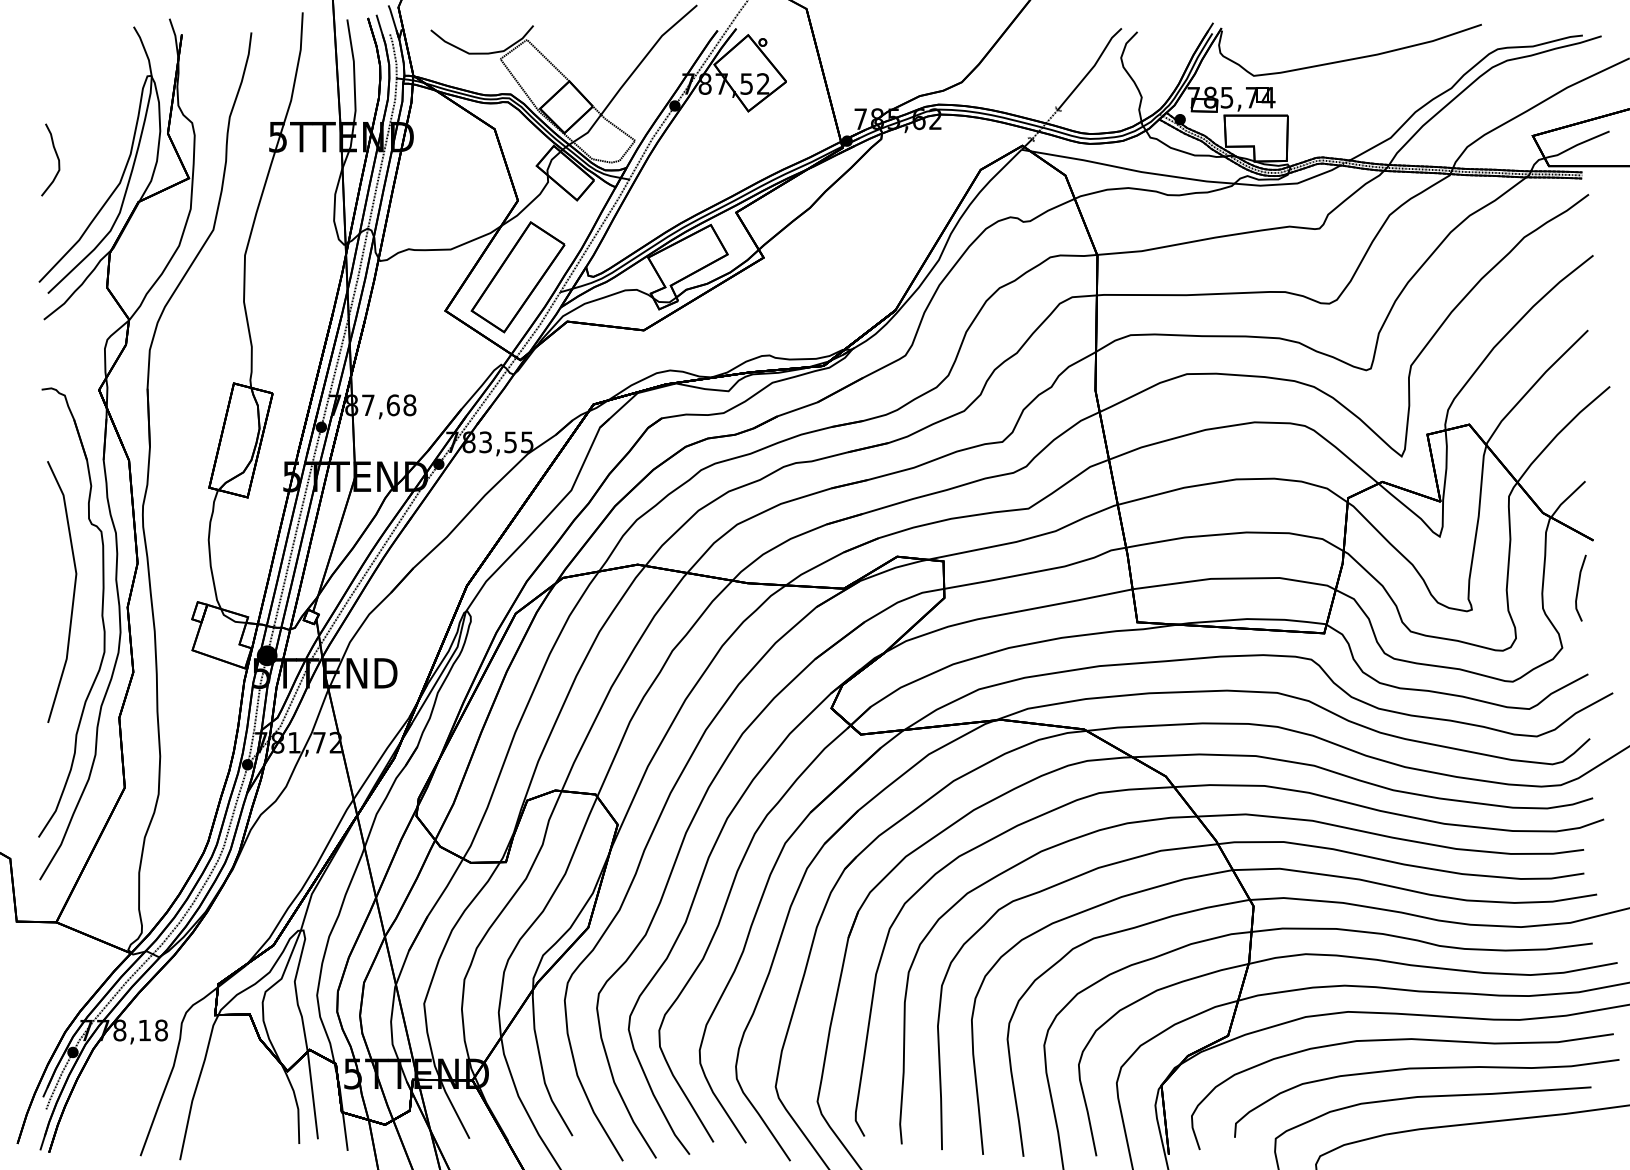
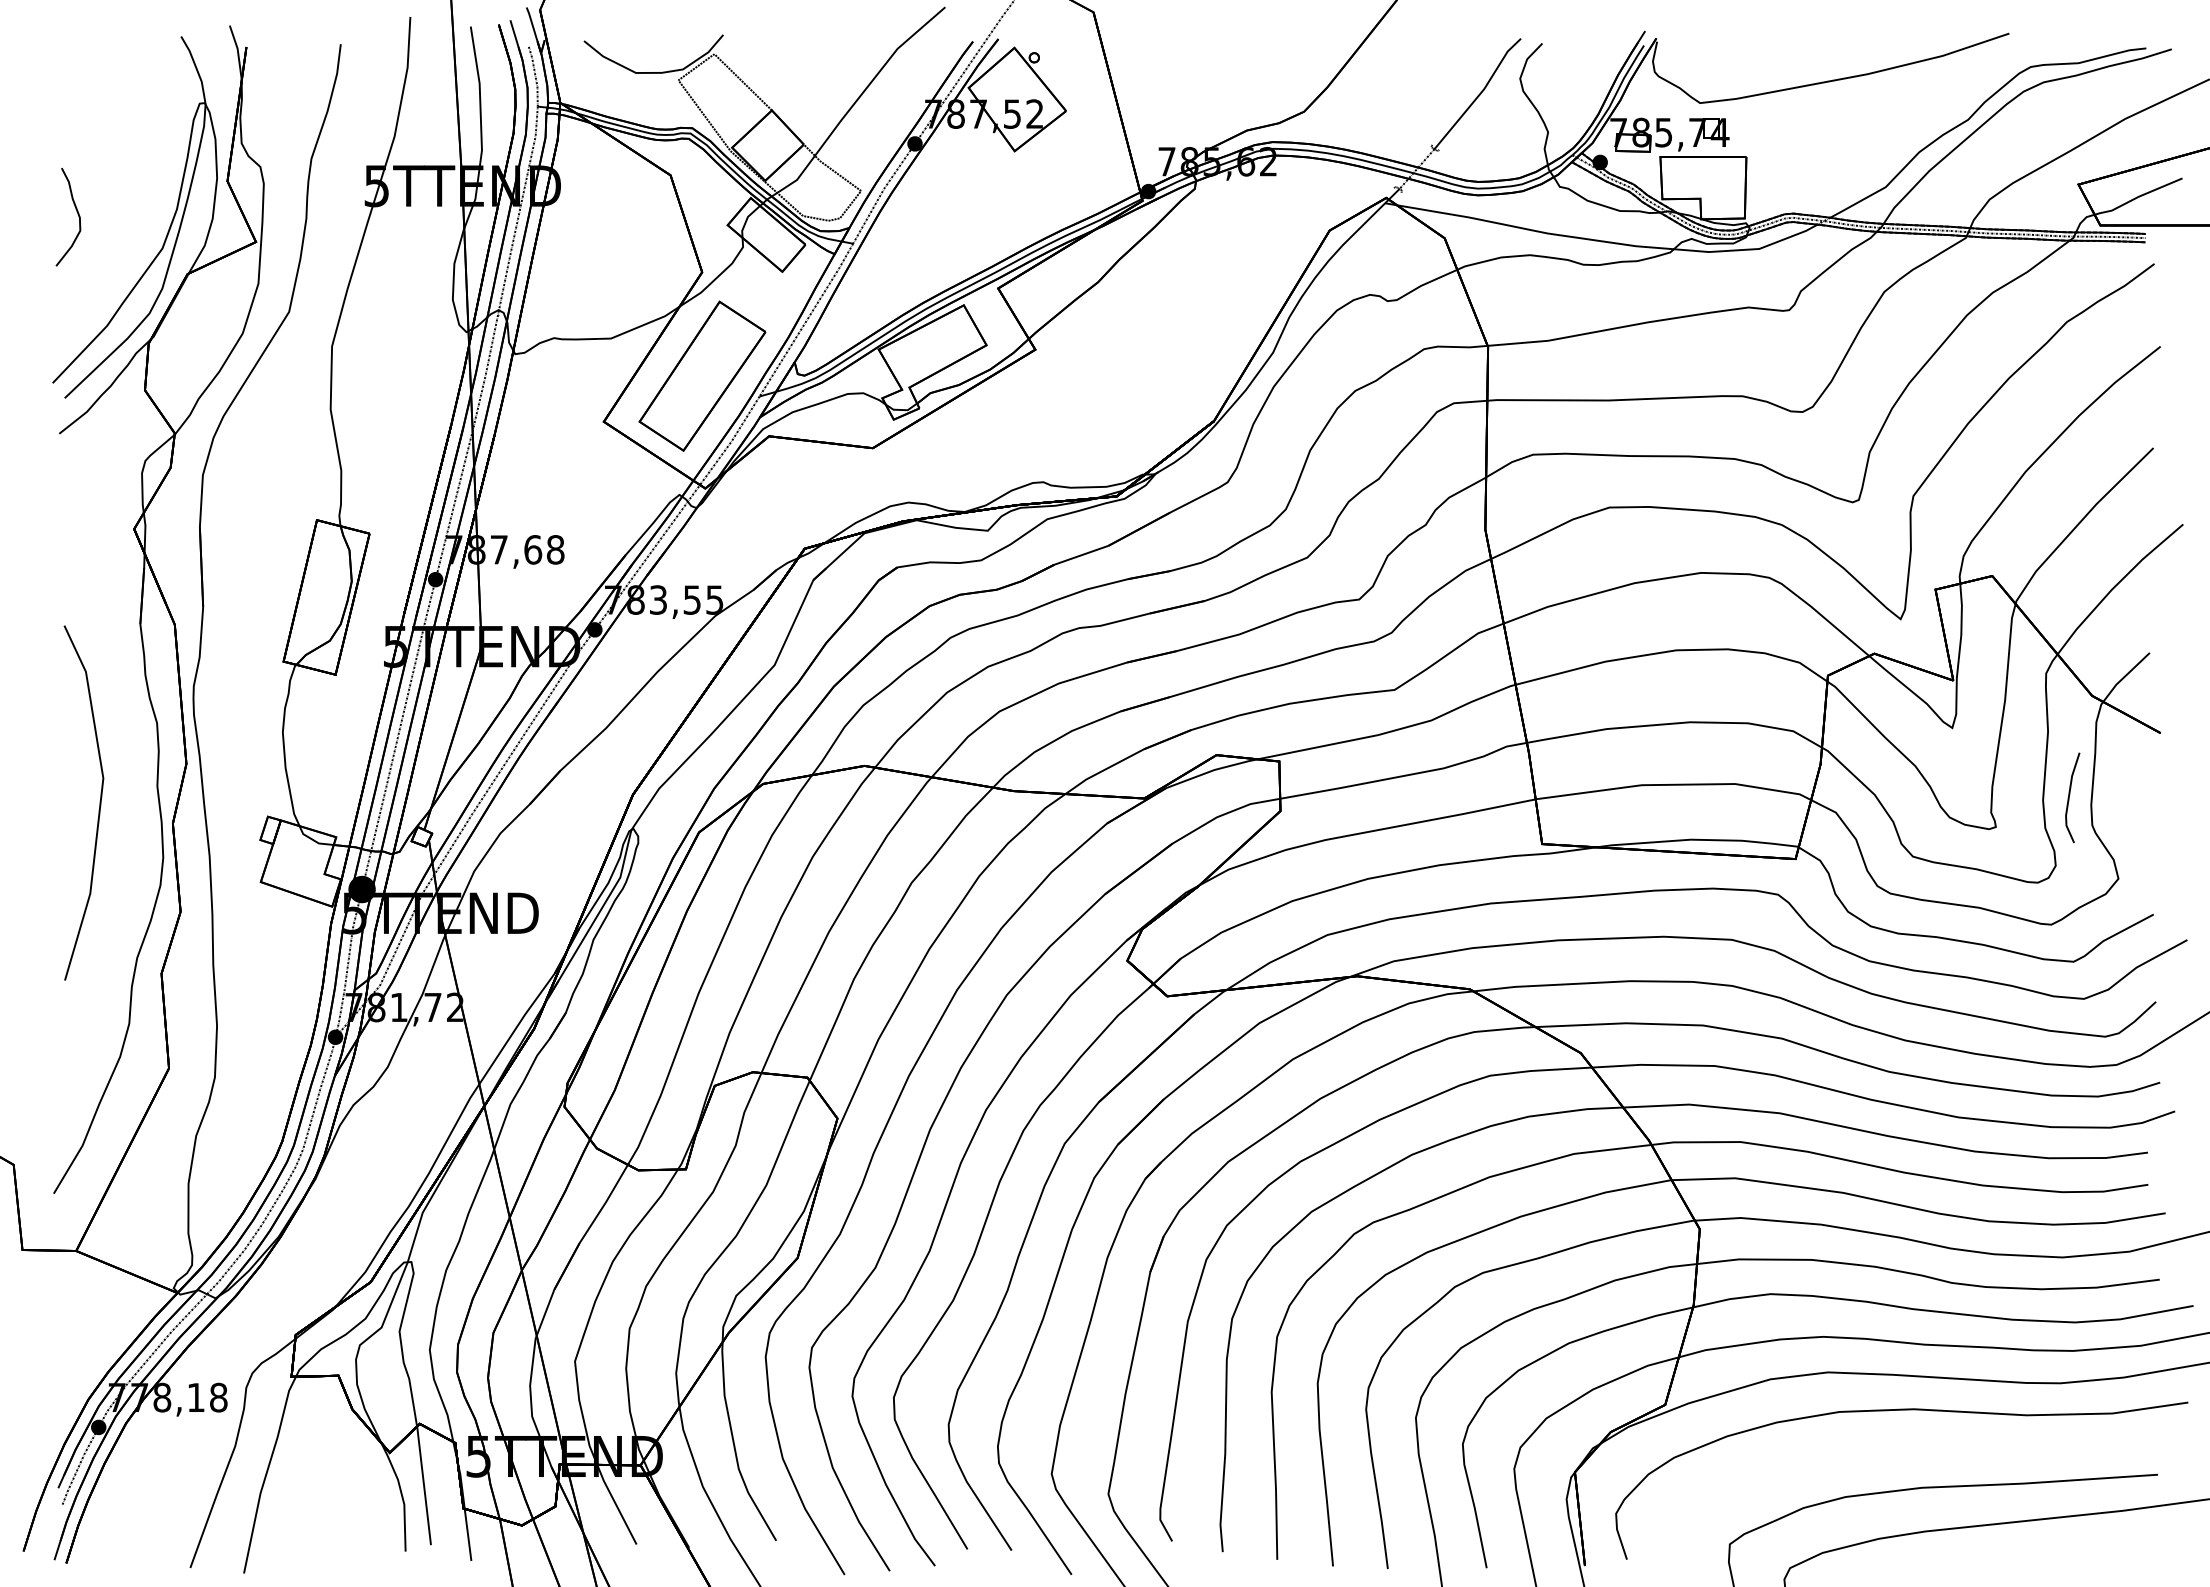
line: (1578, 587) -> (2069, 797), moved
part: (101, 613) -> (137, 831), removed
curve: (1426, 1068) -> (1934, 1449), removed

